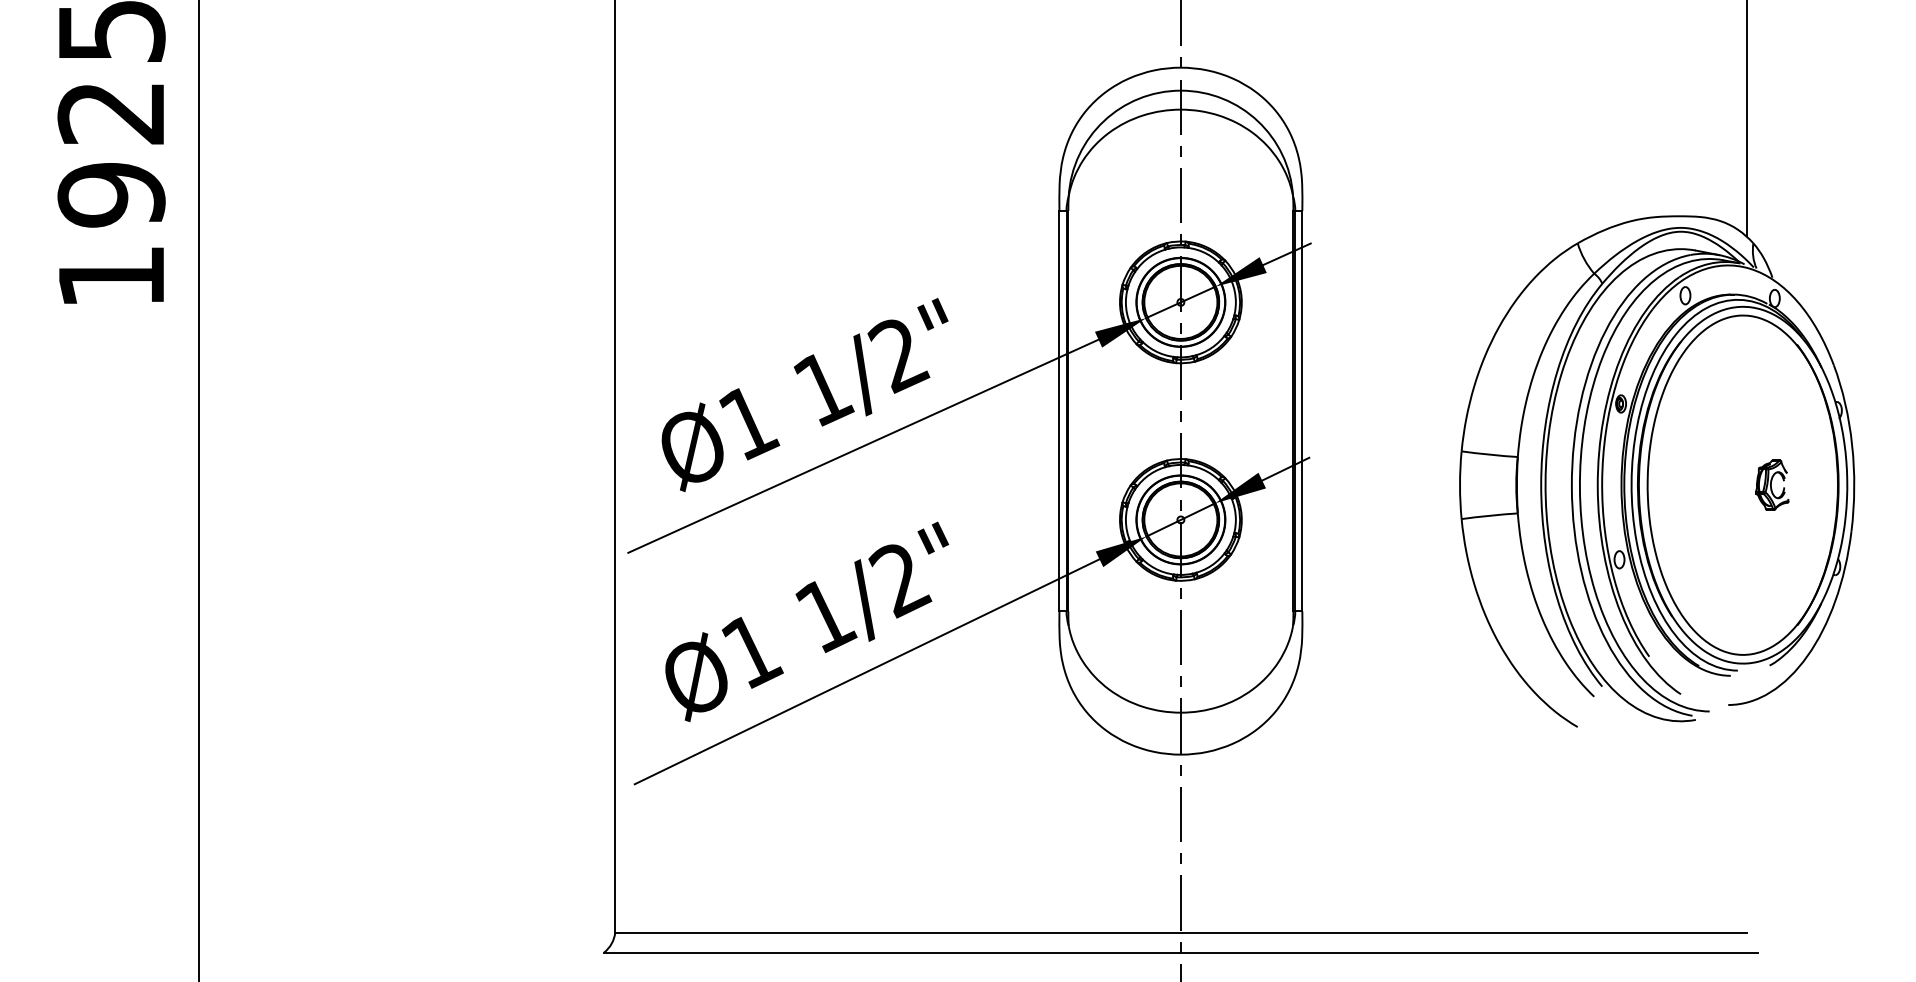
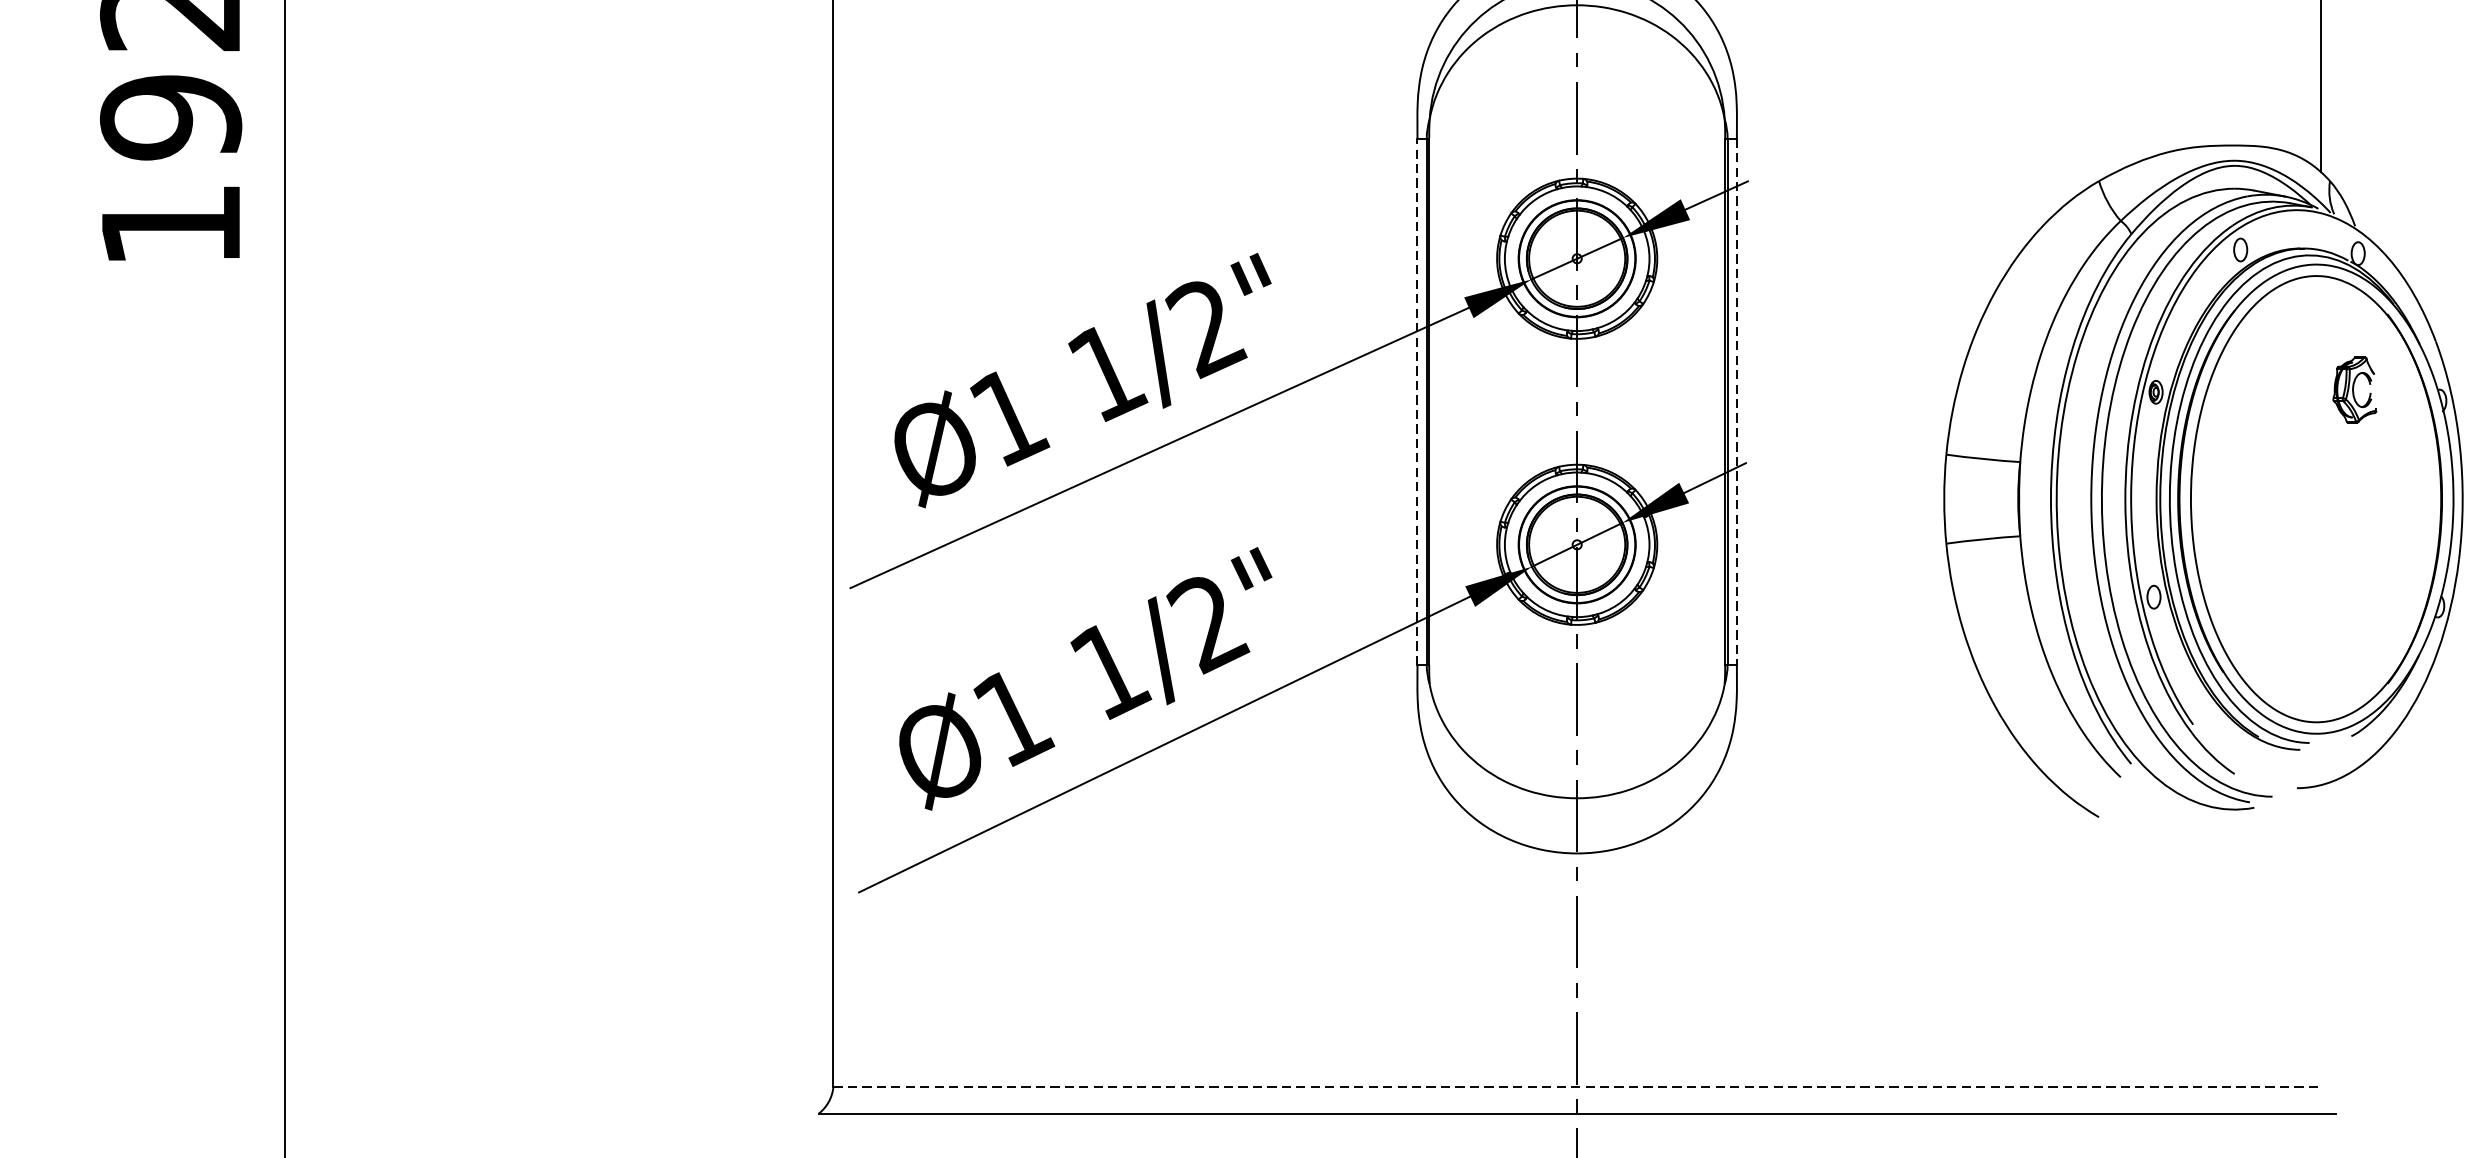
line: (1059, 410) -> (1417, 400), solid -> dashed
line: (1302, 411) -> (1737, 402), solid -> dashed
part: (1772, 484) -> (2355, 389), moved
line: (1180, 932) -> (1576, 1087), solid -> dashed

